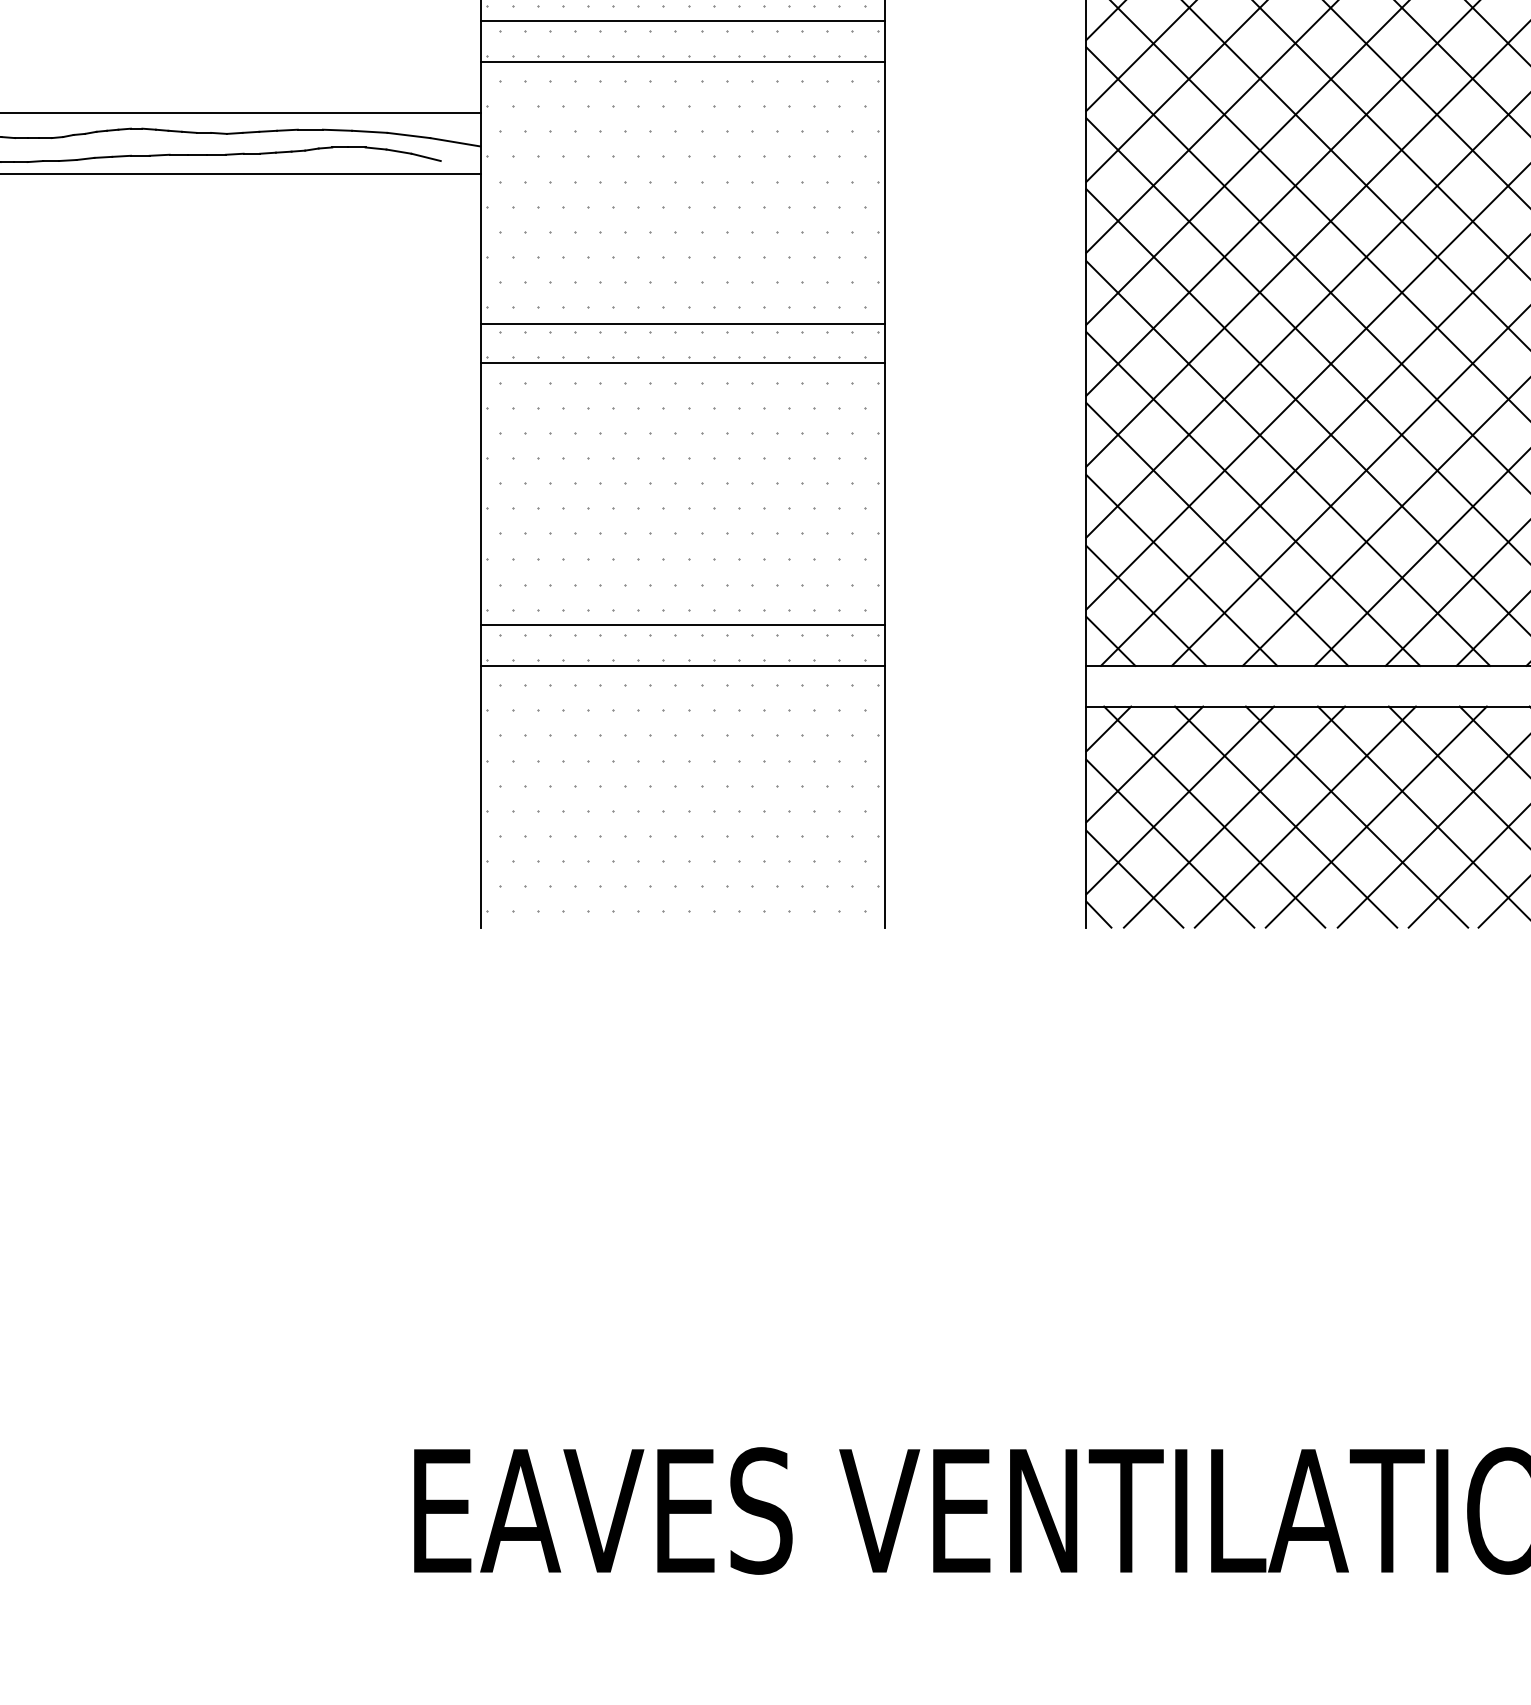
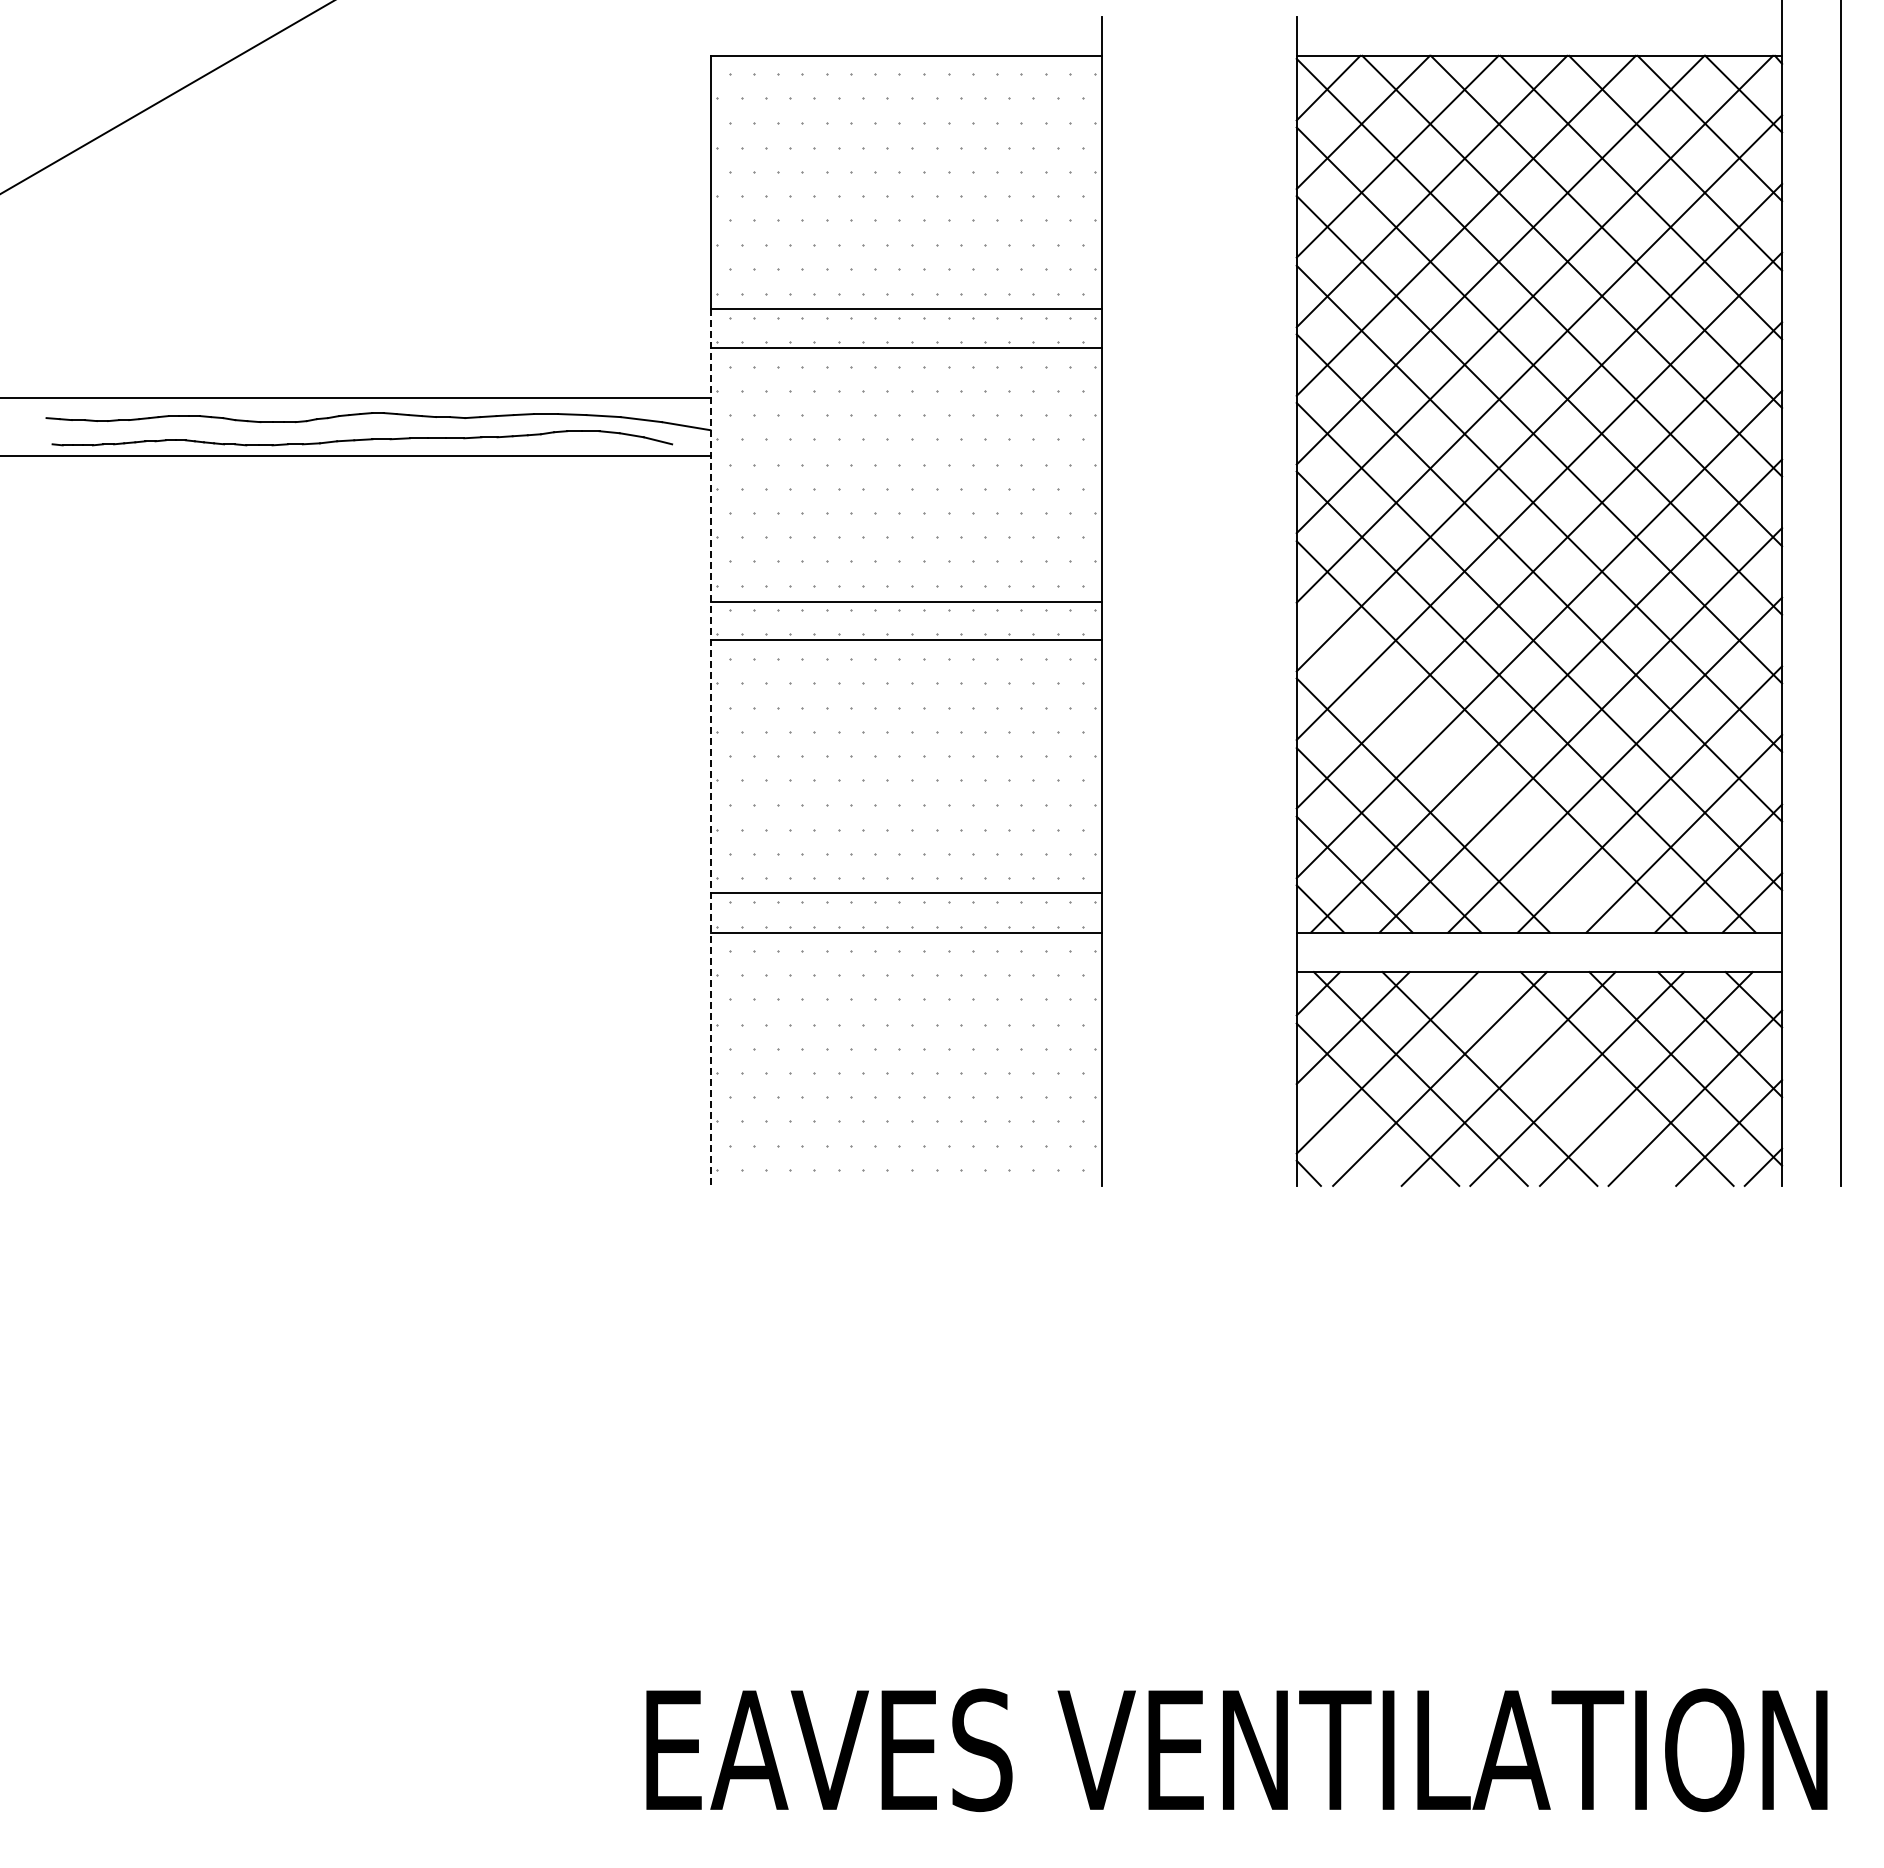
line: (481, 475) -> (711, 748), solid -> dashed
line: (1252, 498) -> (1457, 770), removed
line: (1356, 816) -> (1558, 1078), removed
line: (1134, 878) -> (1343, 1138), removed

